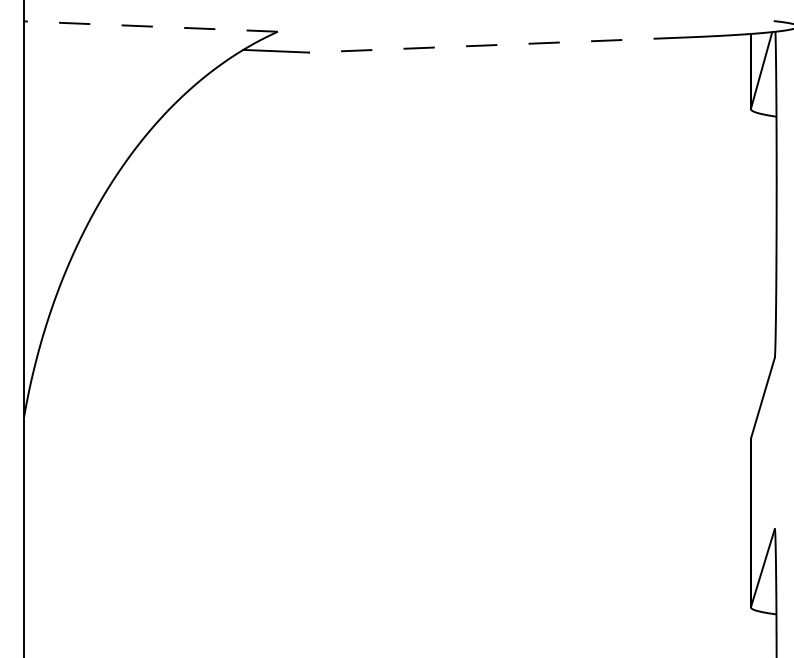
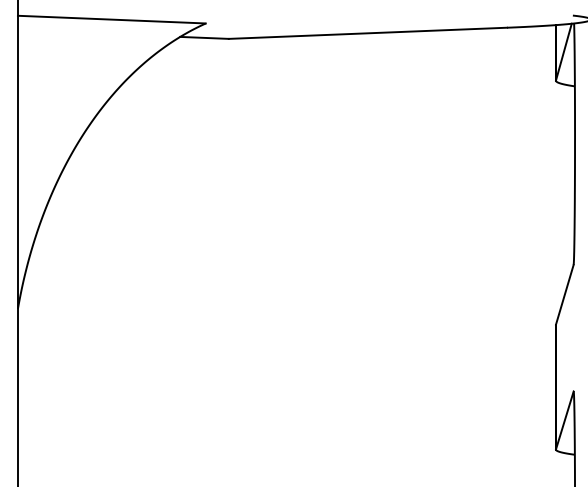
line: (150, 26) -> (111, 19), dashed -> solid
line: (496, 45) -> (367, 33), dashed -> solid

